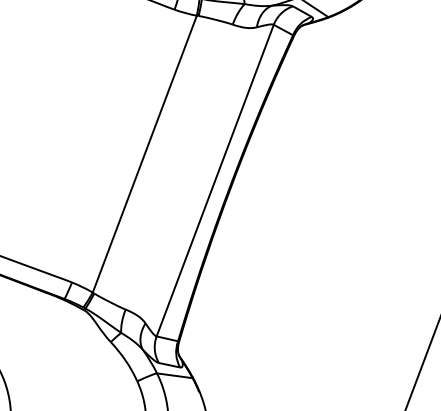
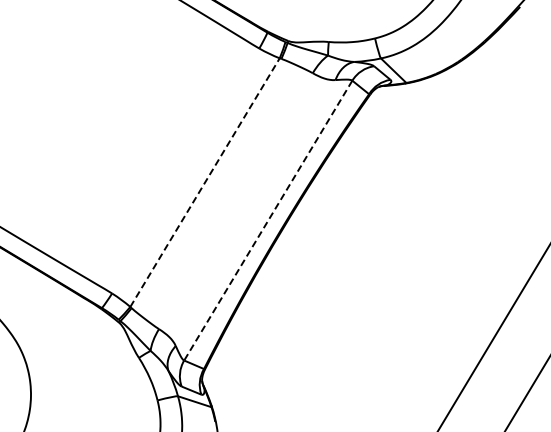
line: (145, 153) -> (205, 182), solid -> dashed
line: (215, 181) -> (268, 221), solid -> dashed

